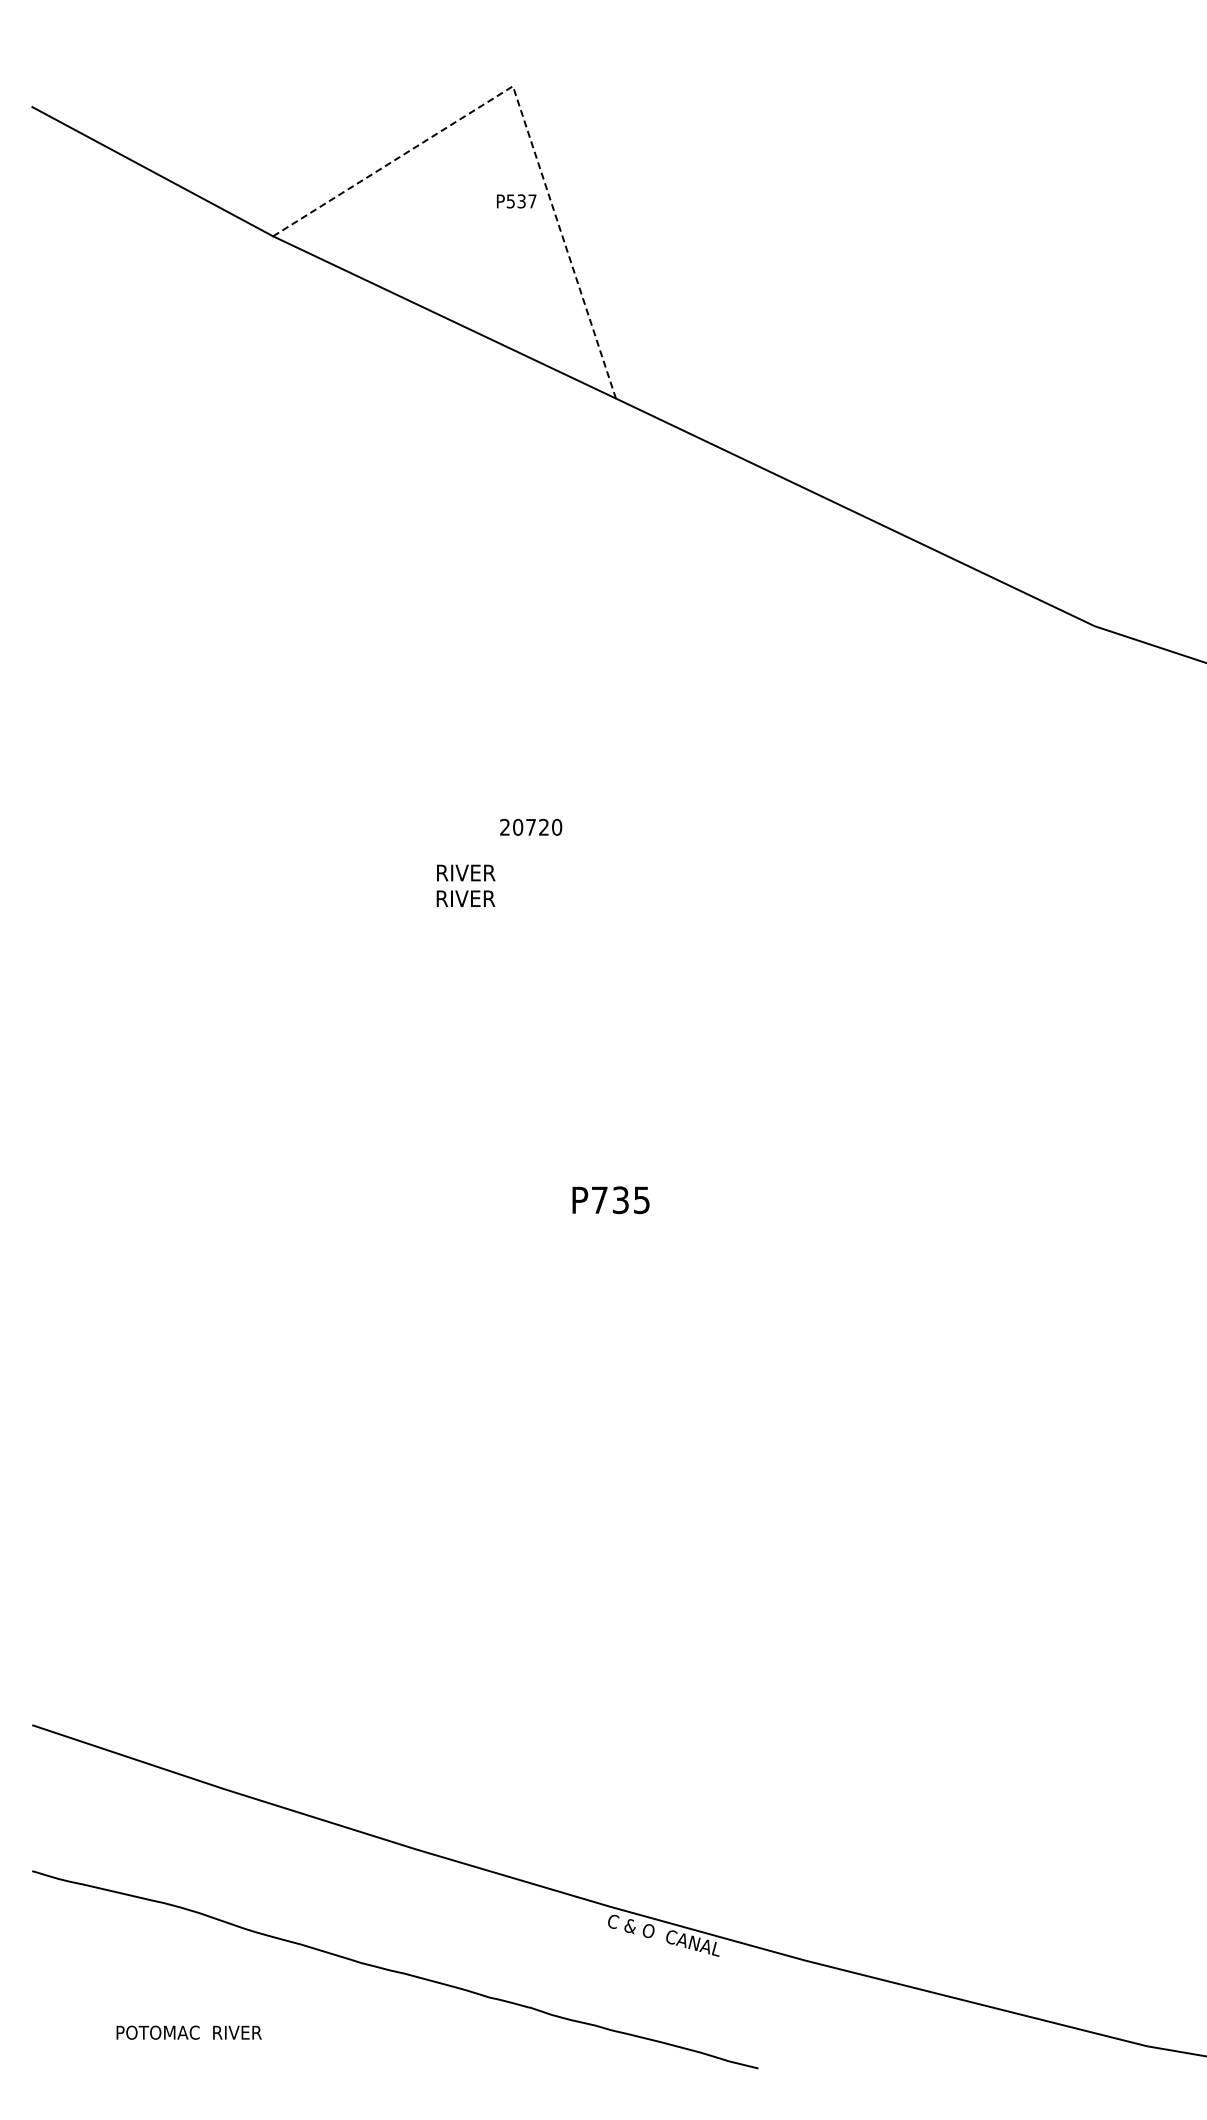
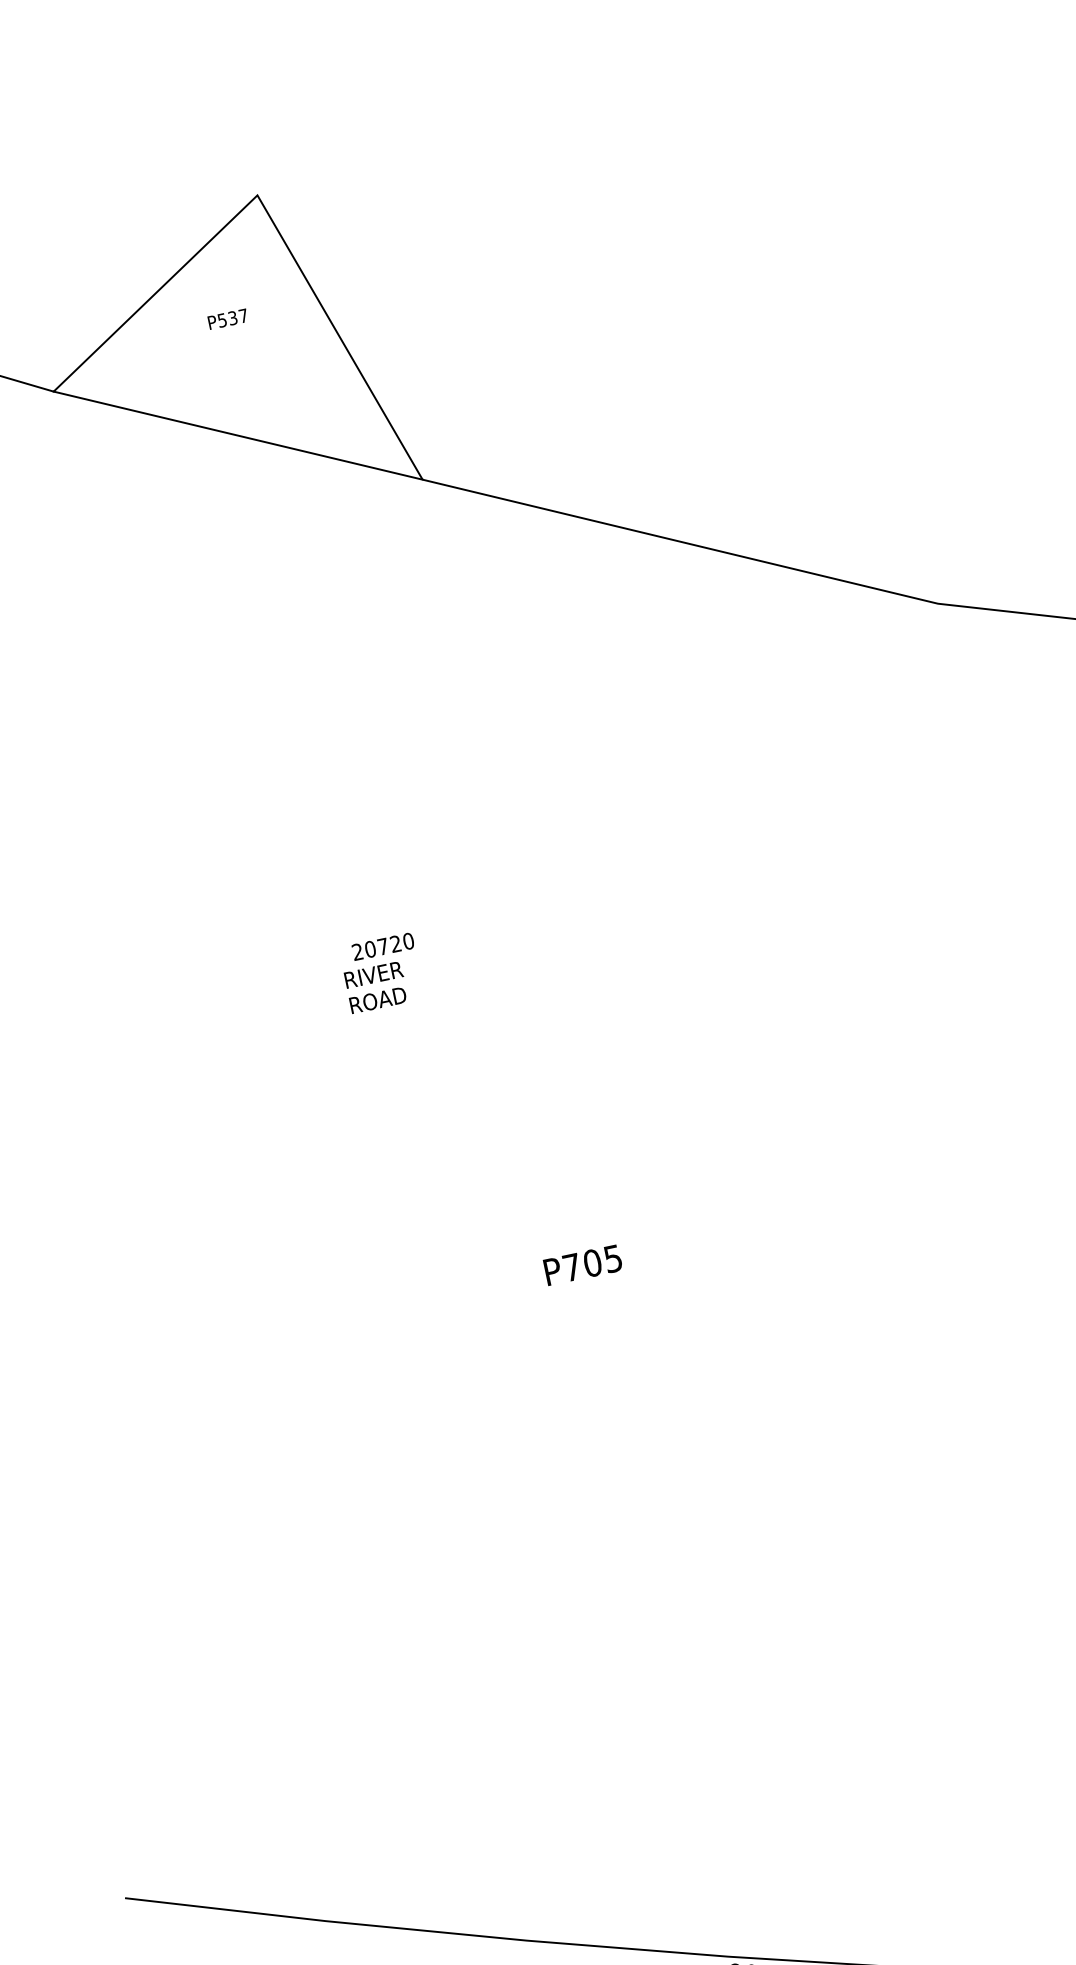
line: (520, 108) -> (269, 215), dashed -> solid
text: (516, 201) -> (227, 319), moved
text: (531, 826) -> (383, 945), moved
text: (472, 898) -> (385, 998), RIVER -> ROAD
text: (620, 1200) -> (592, 1263), P735 -> P705

